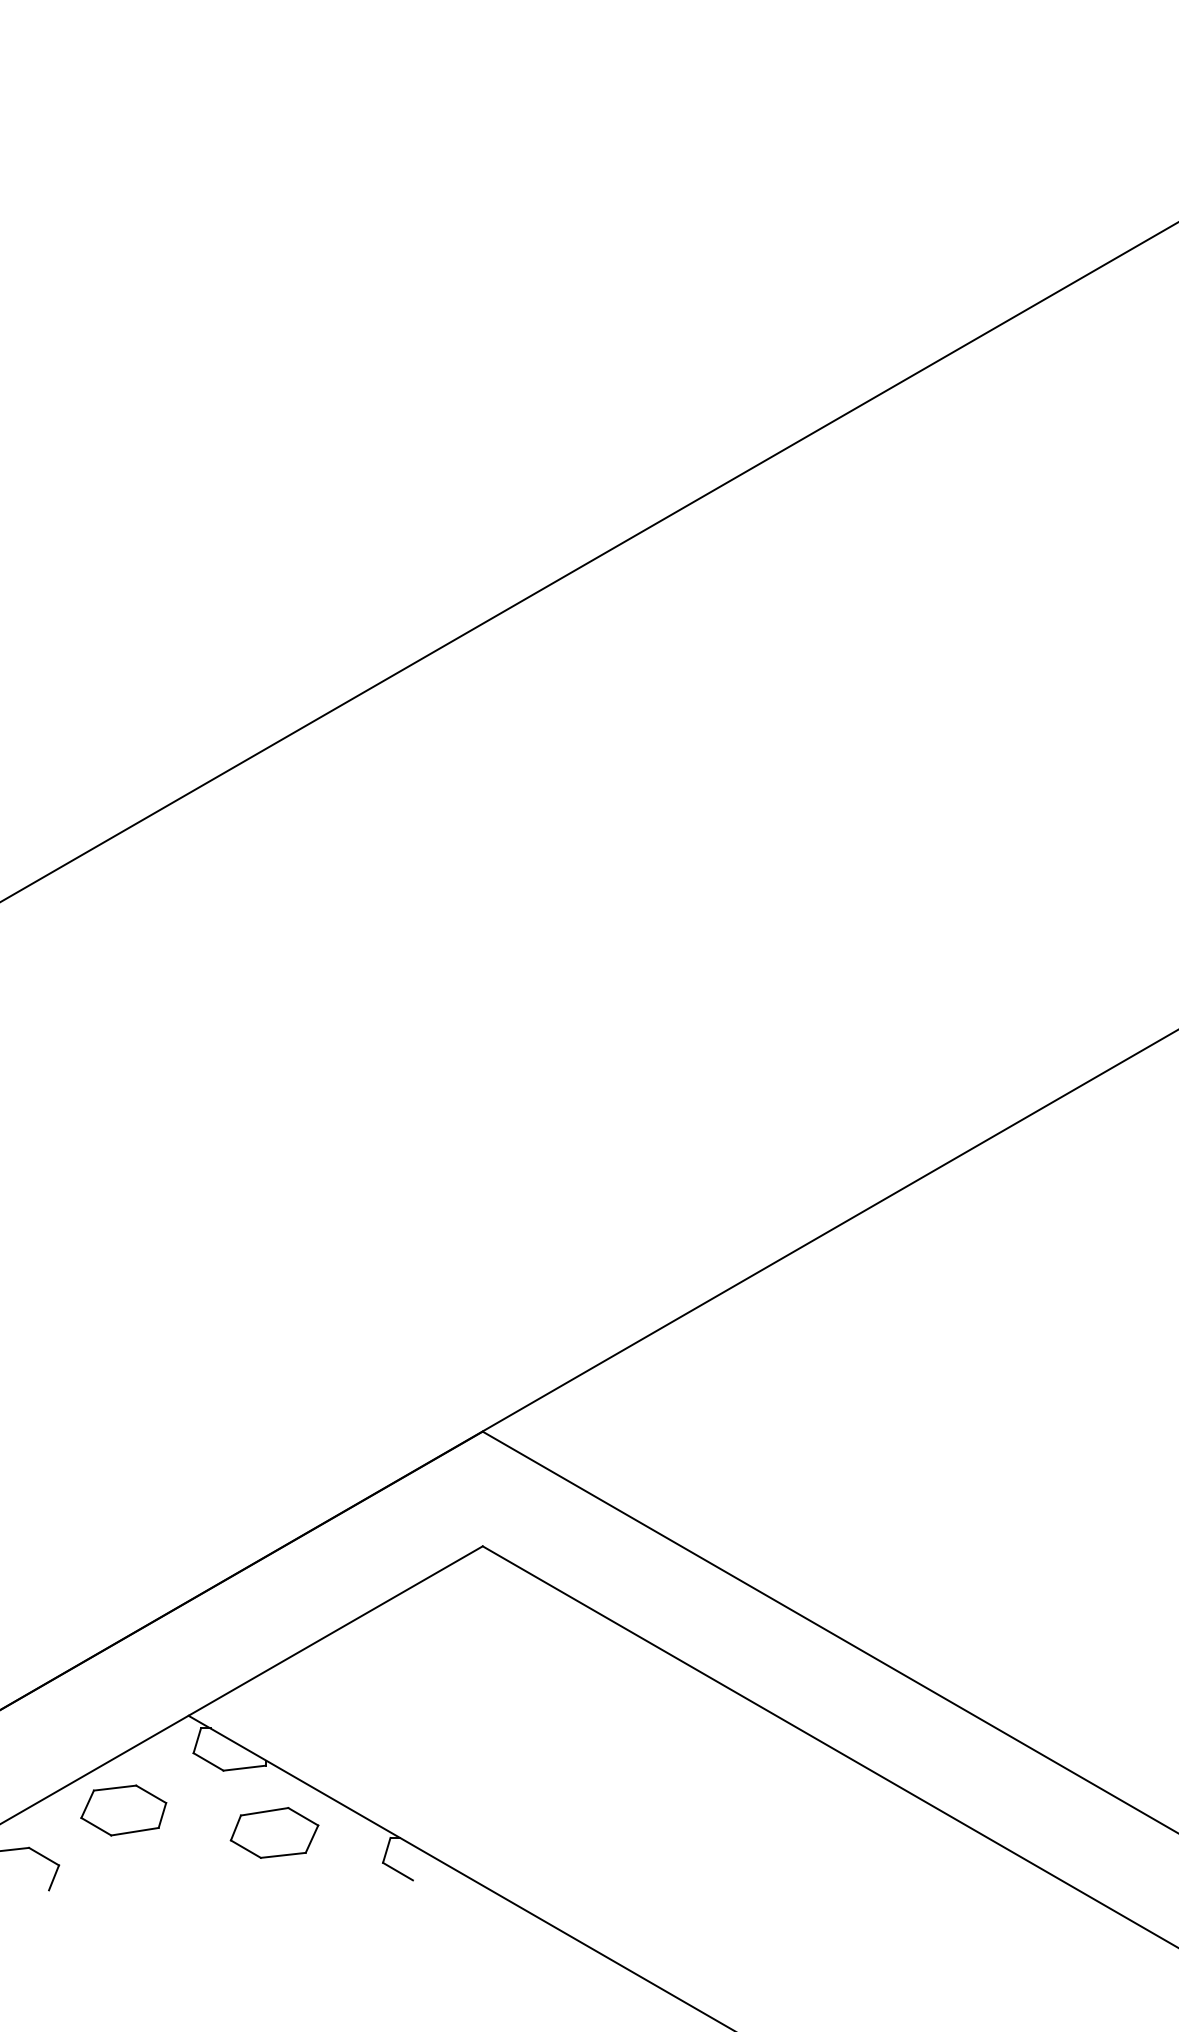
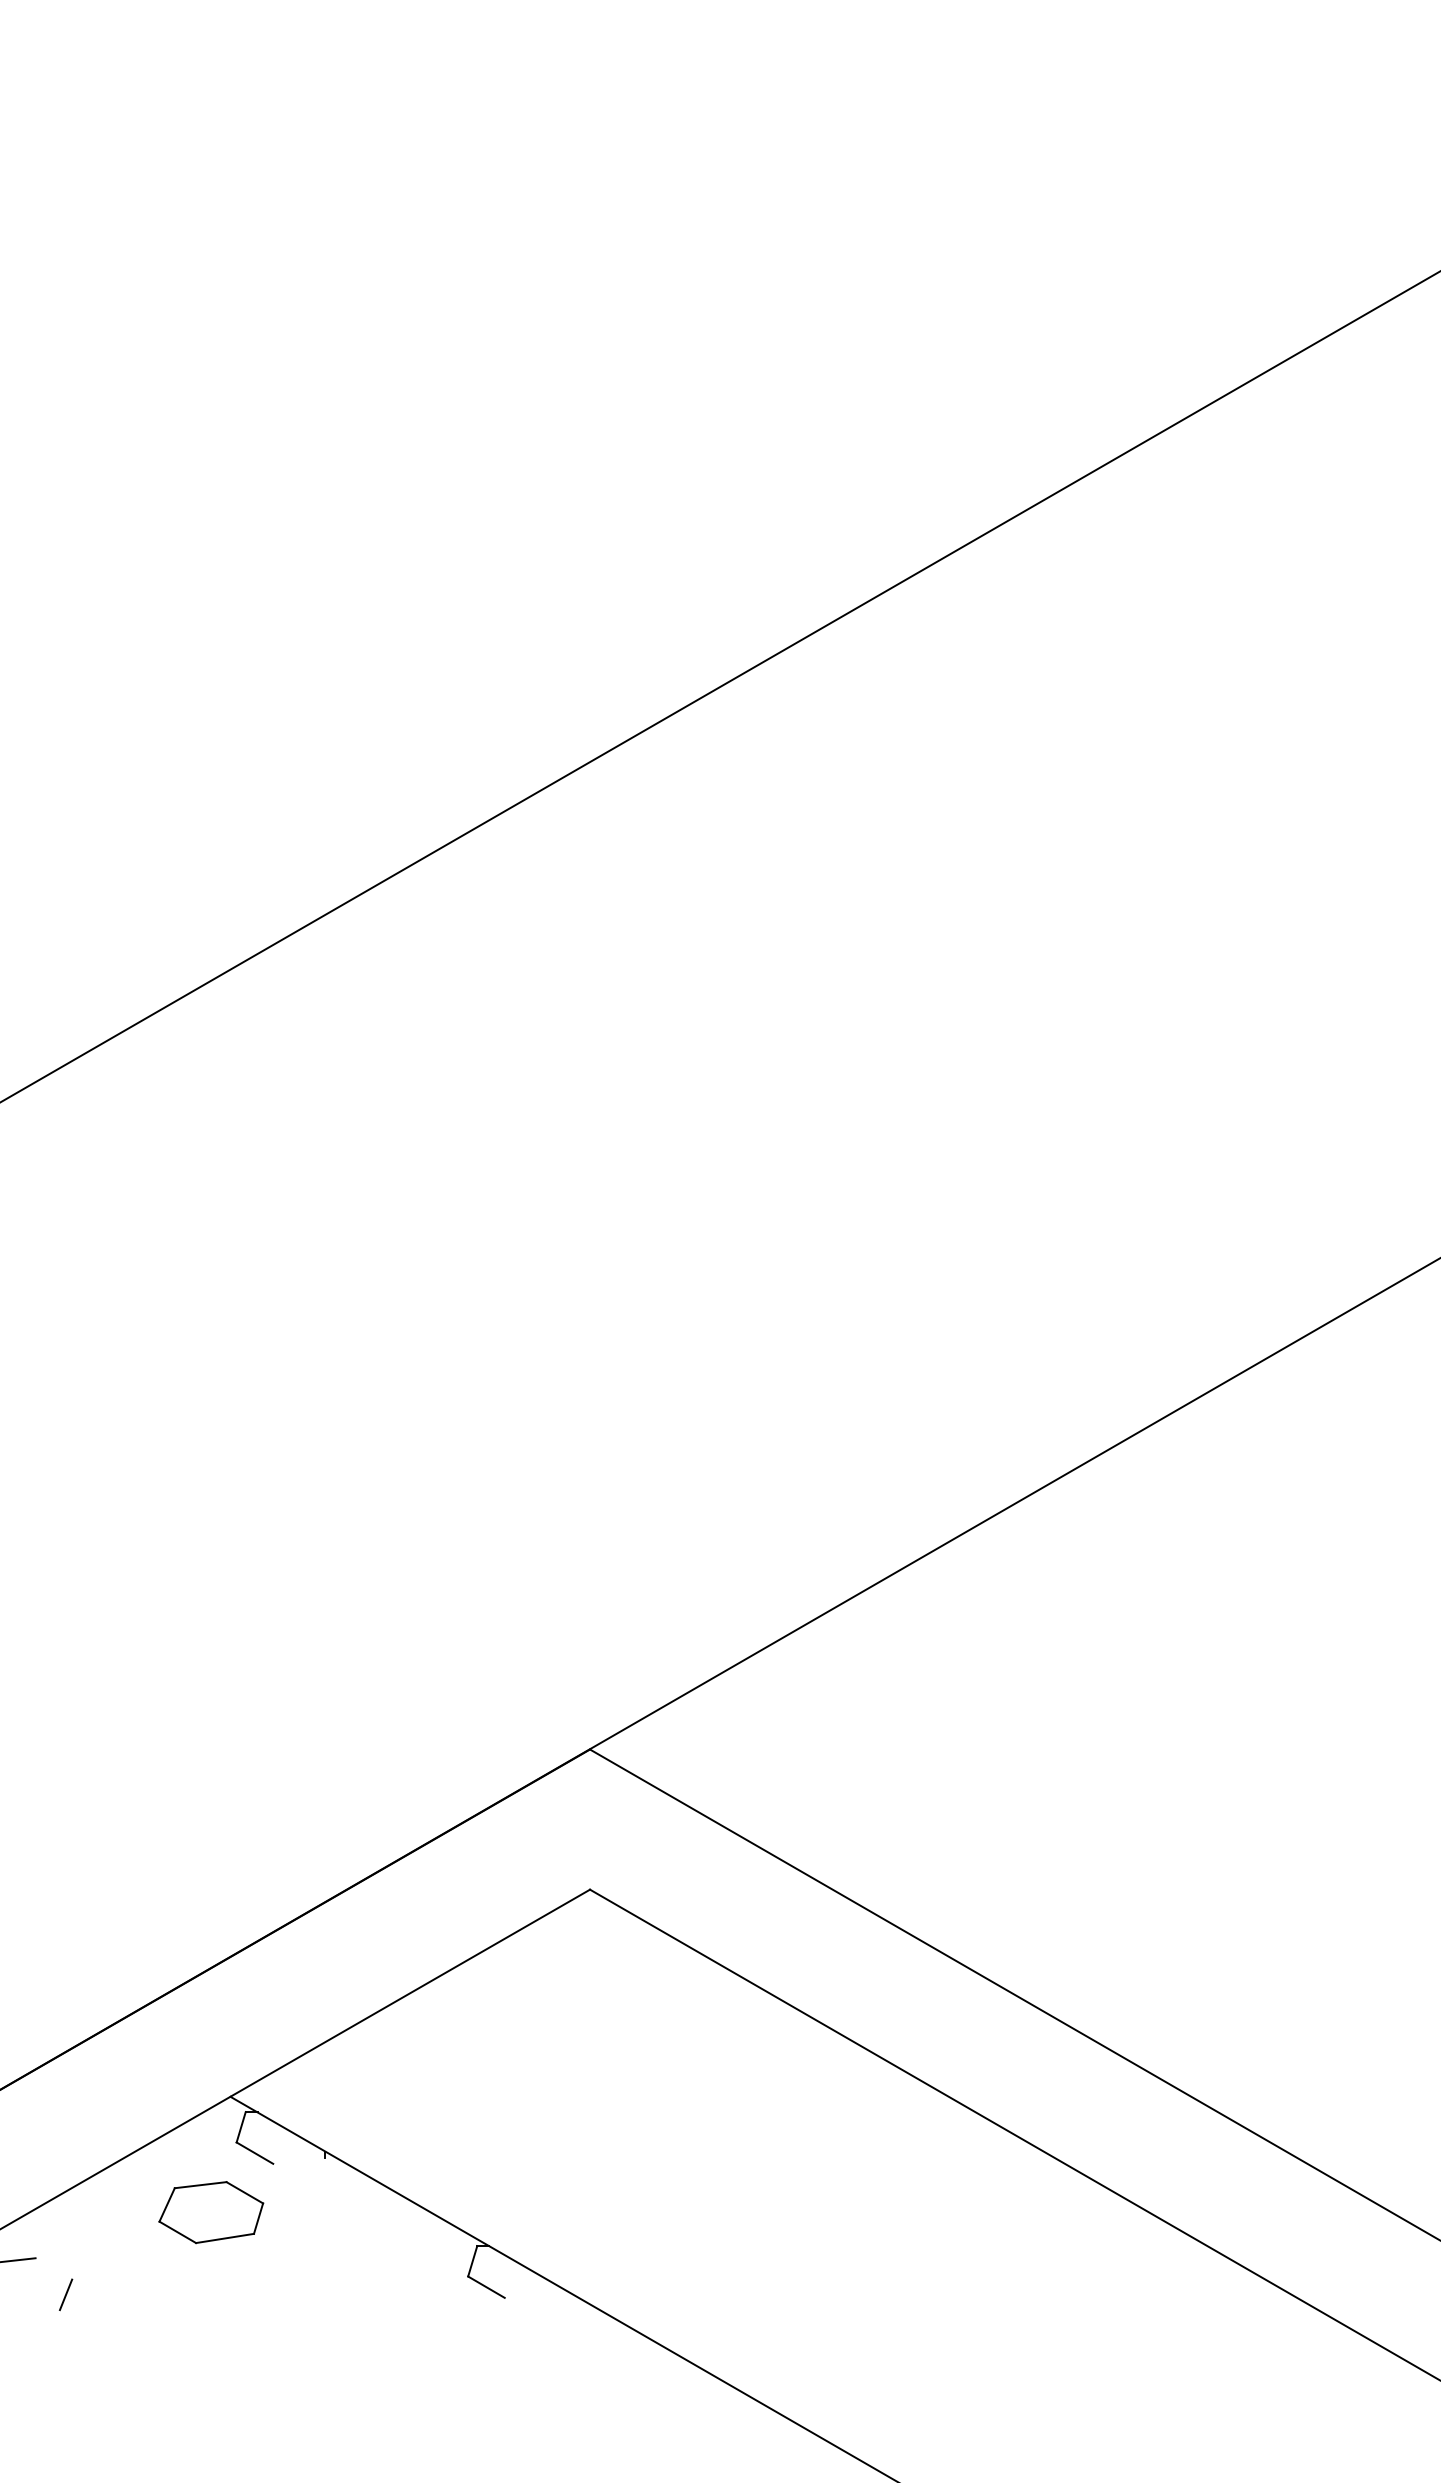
line: (244, 1767) -> (298, 2160), removed
part: (123, 1810) -> (211, 2212), moved
part: (274, 1832) -> (335, 2239), removed
line: (43, 1856) -> (53, 2268), removed

